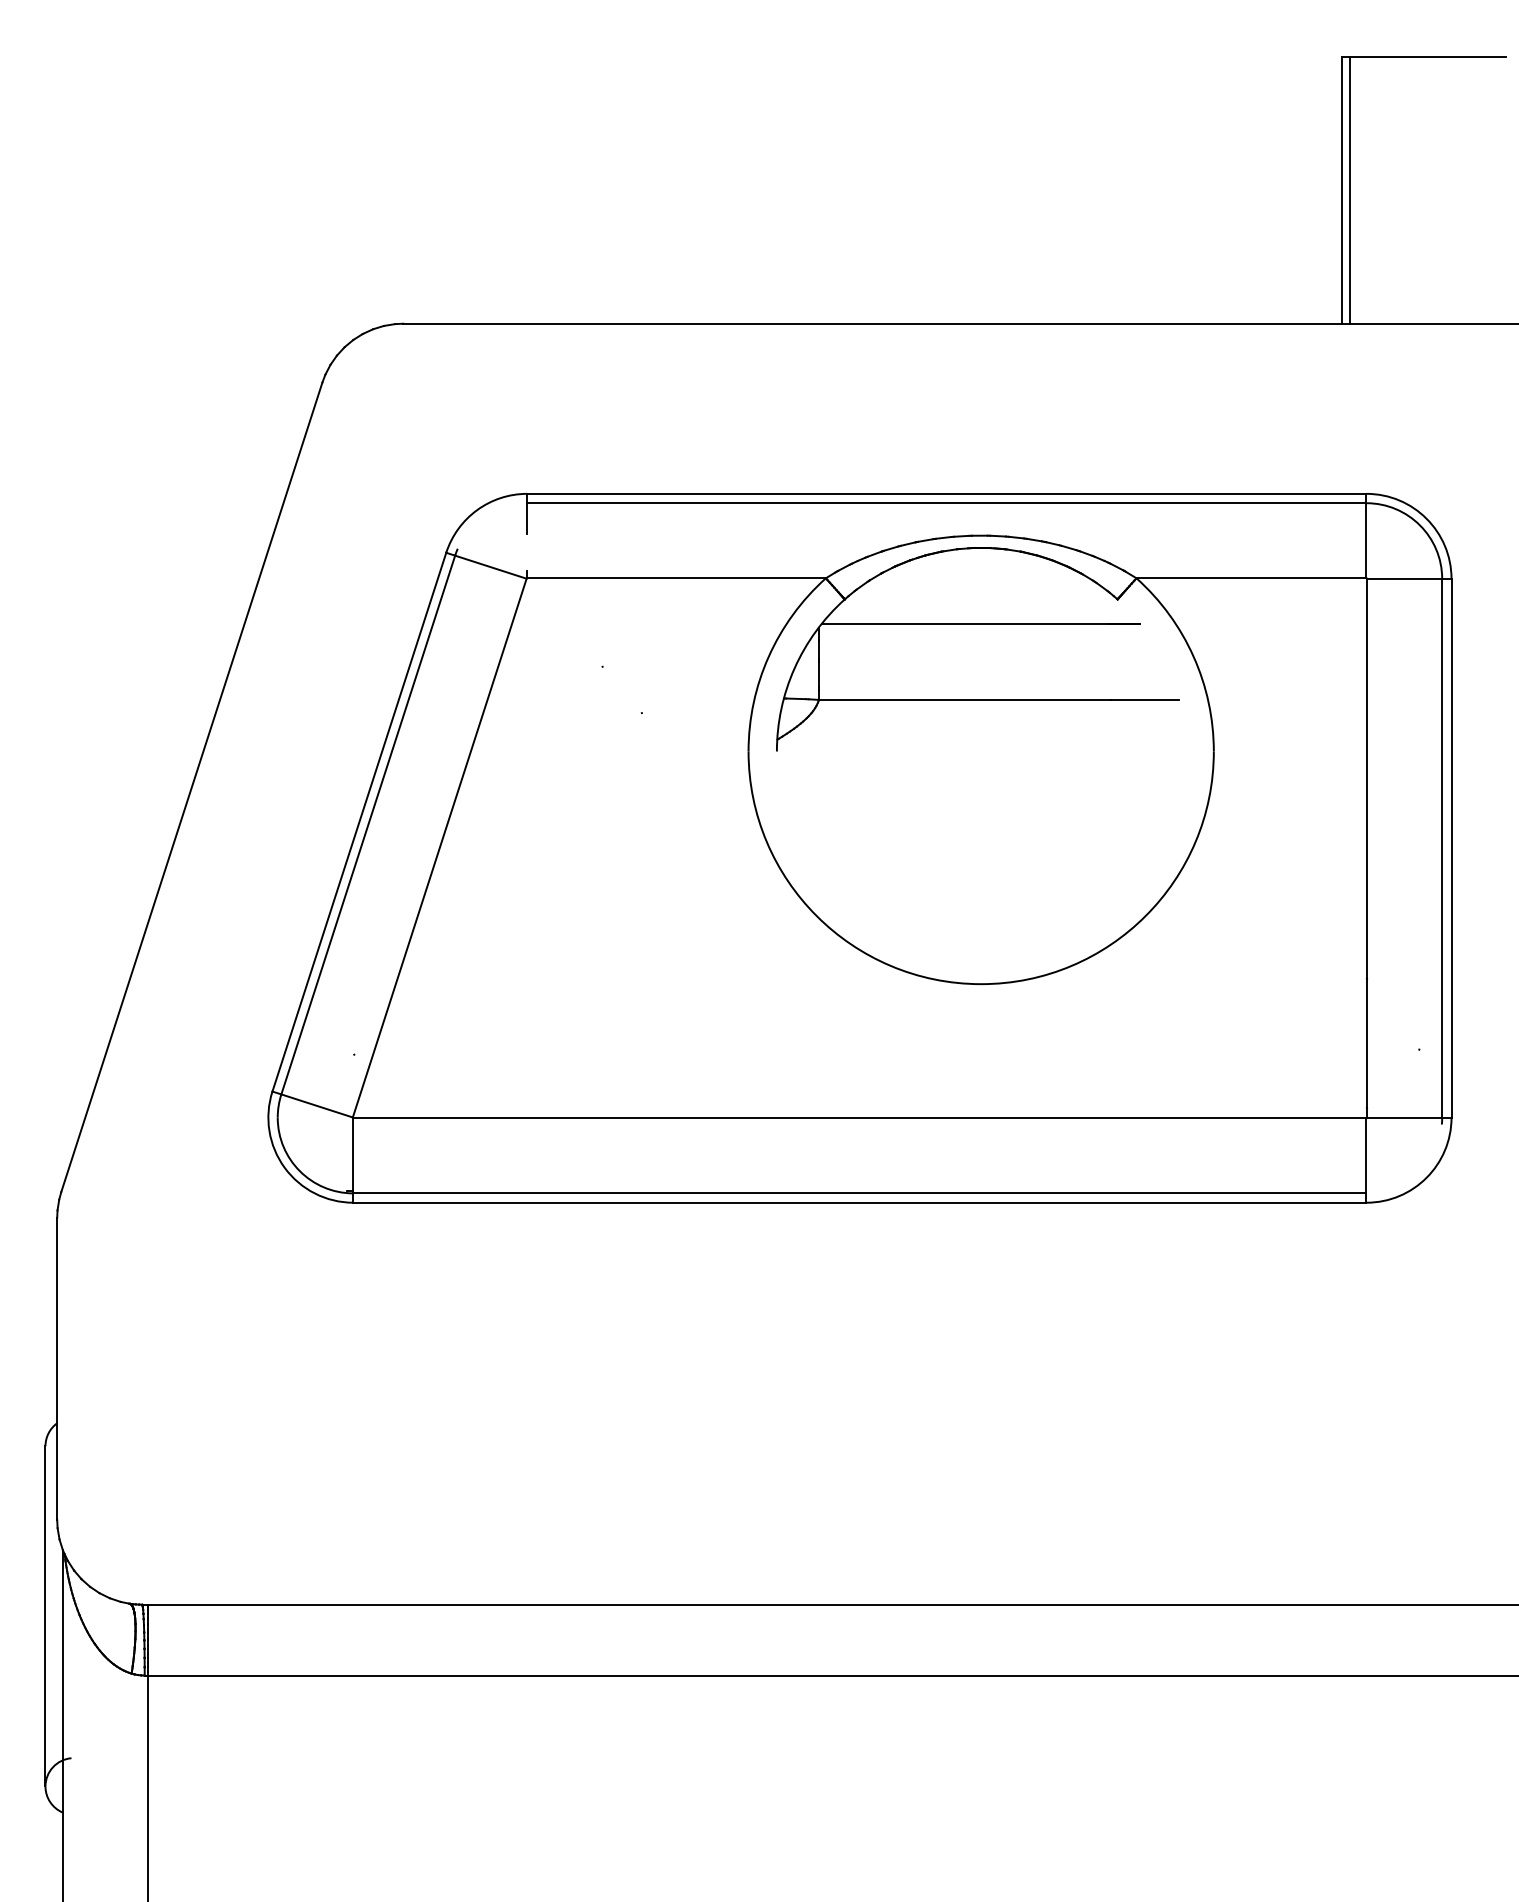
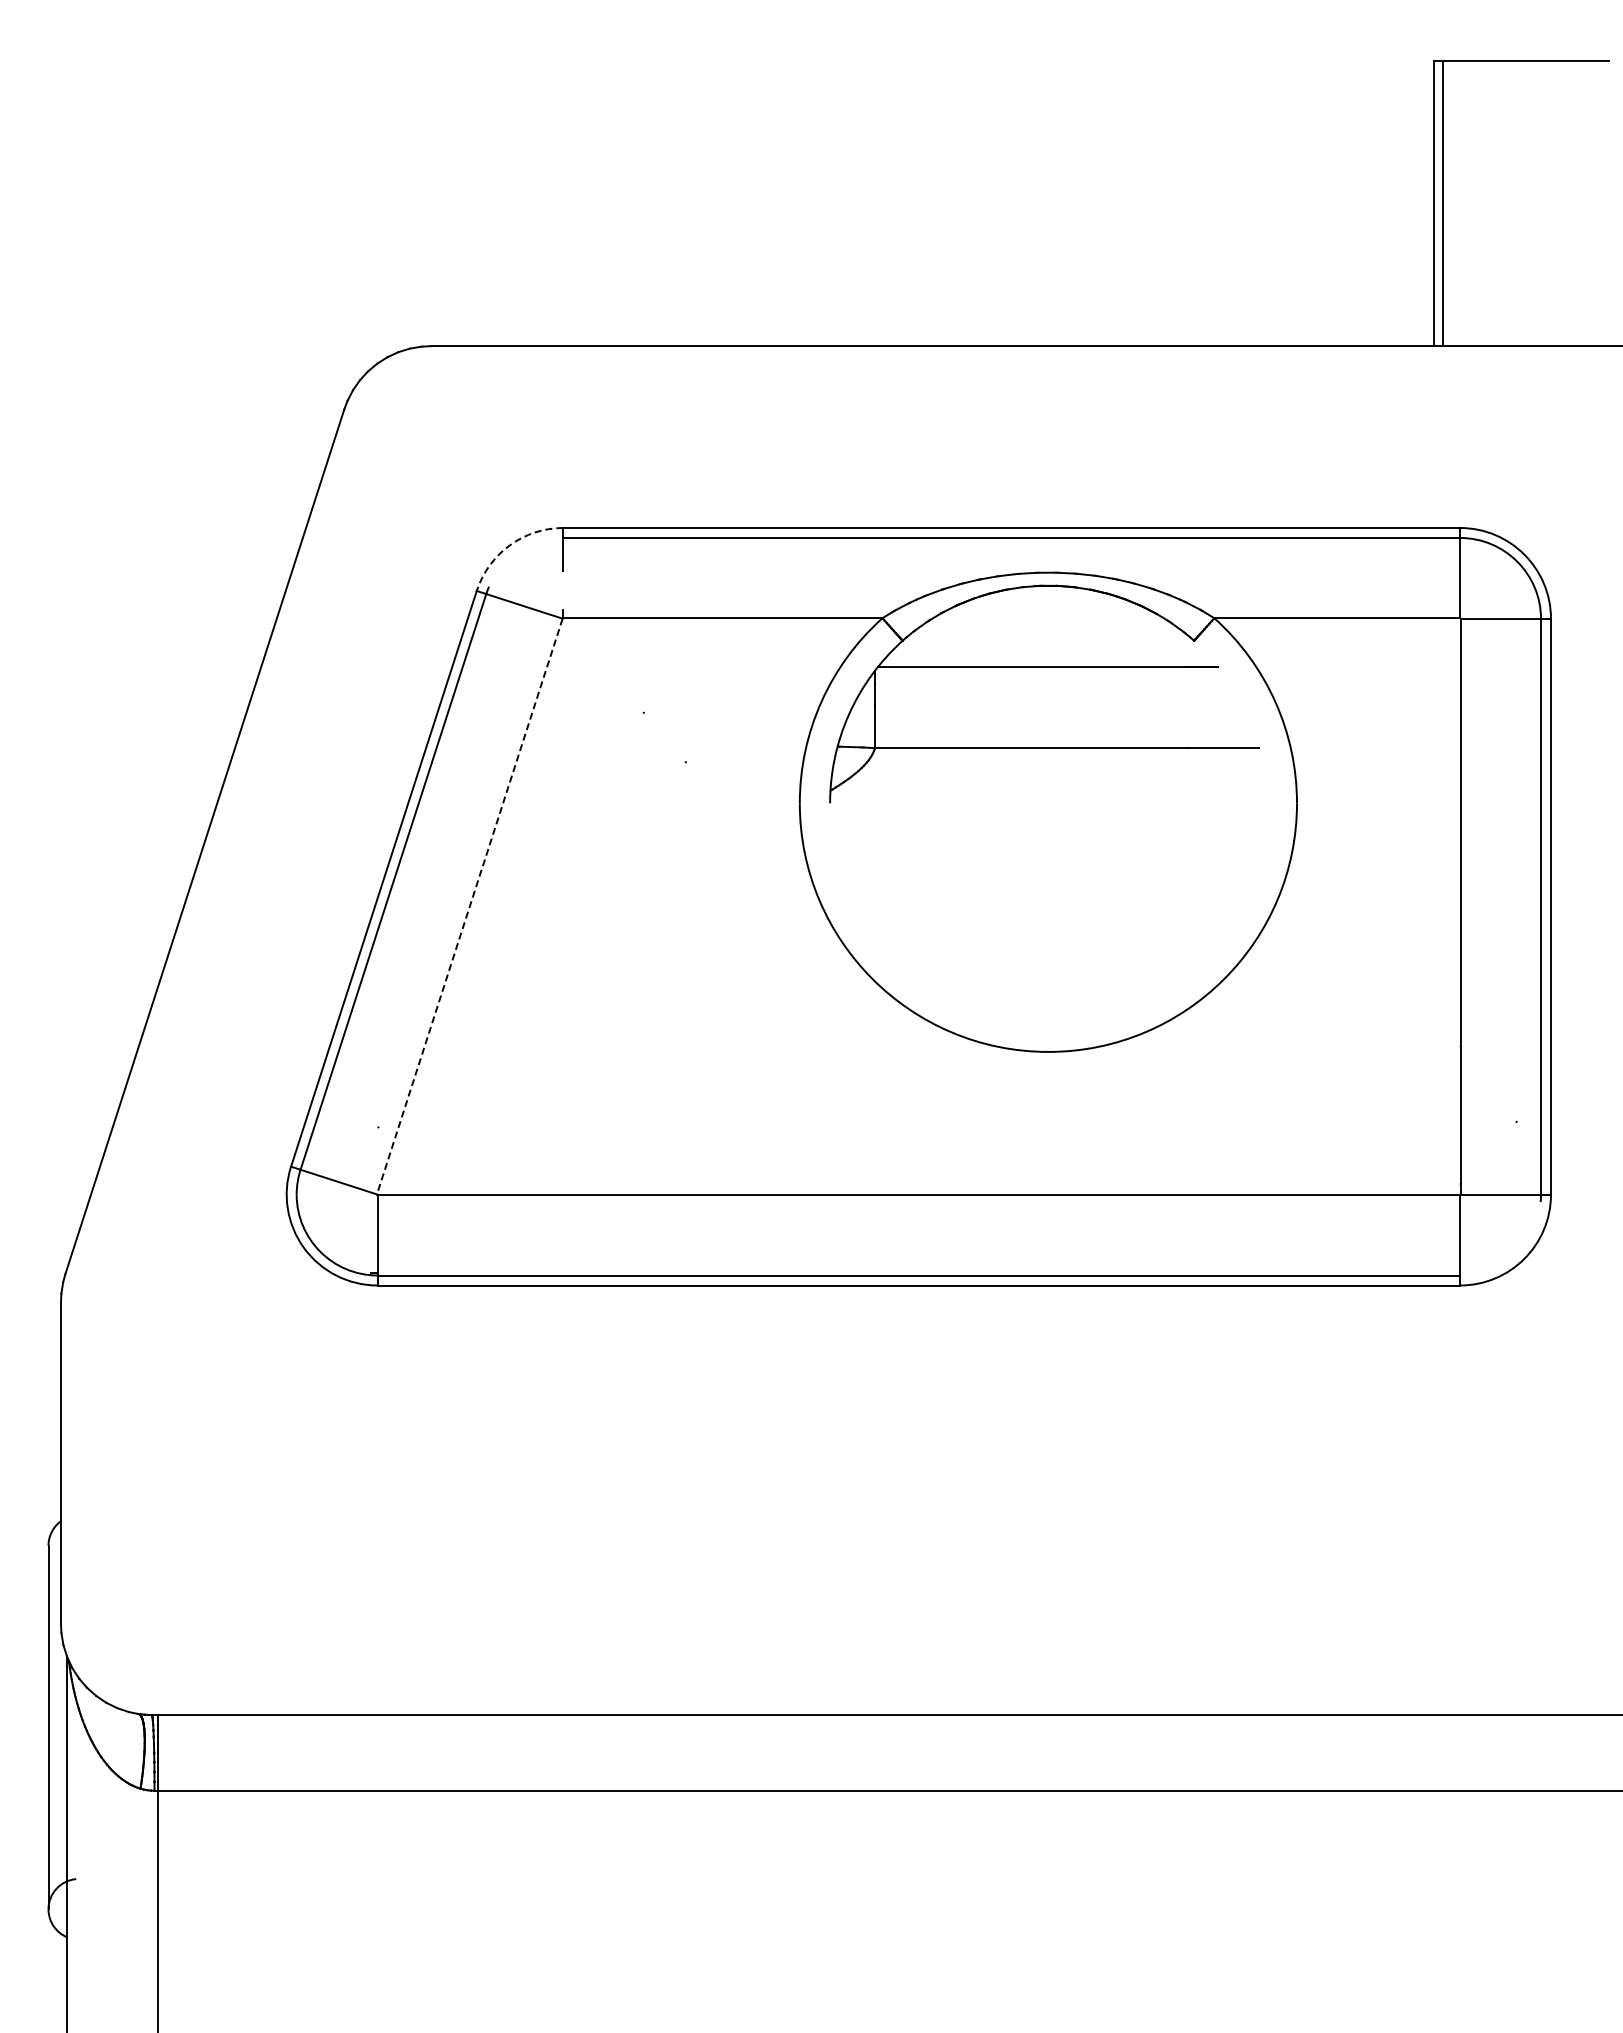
arc: (476, 510) -> (509, 545), solid -> dashed
line: (439, 848) -> (469, 907), solid -> dashed

